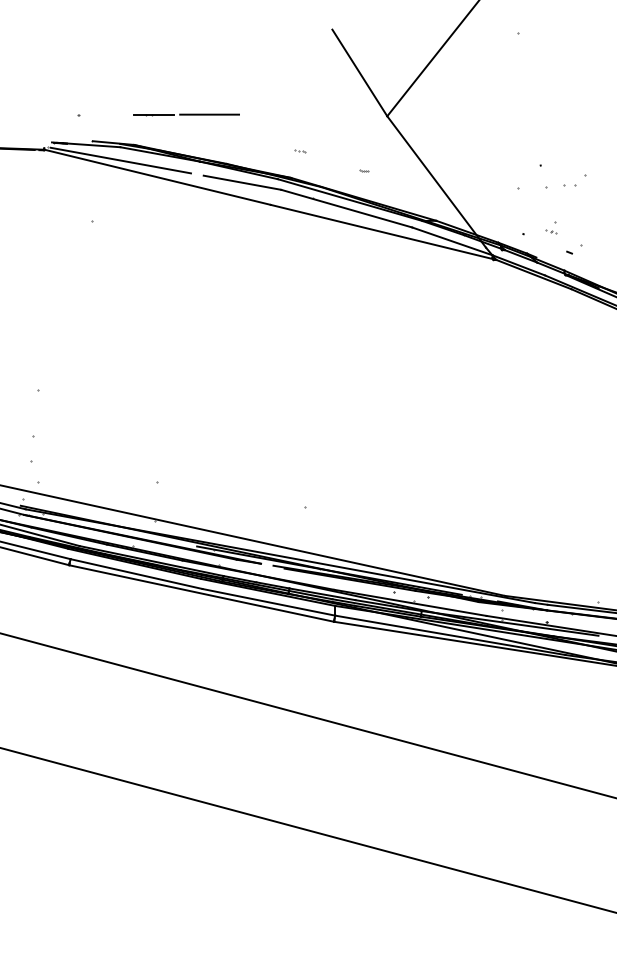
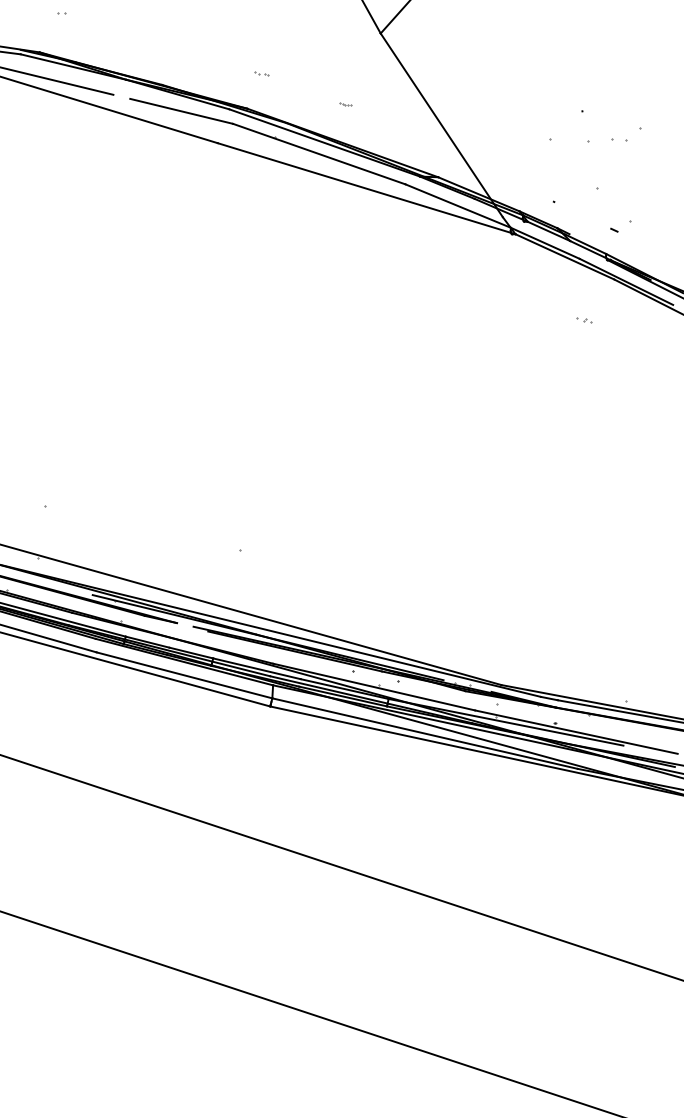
line: (153, 114) -> (67, 13), removed
line: (209, 114) -> (142, 17), removed
part: (551, 231) -> (584, 319), moved

